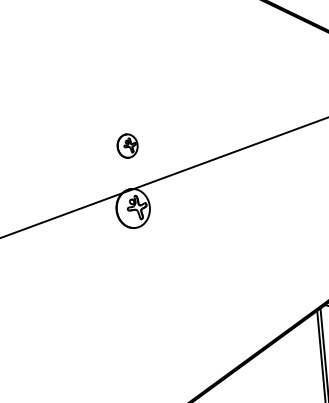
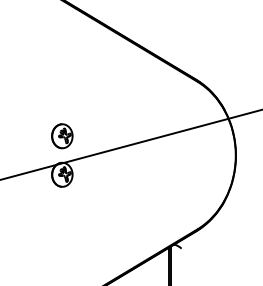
part: (127, 146) -> (62, 136), size x1.67

